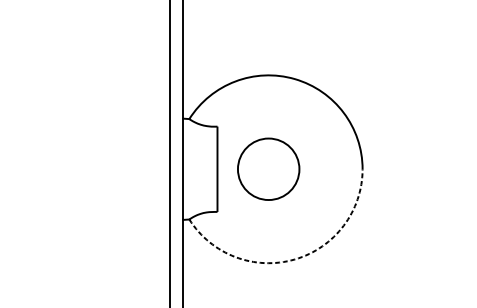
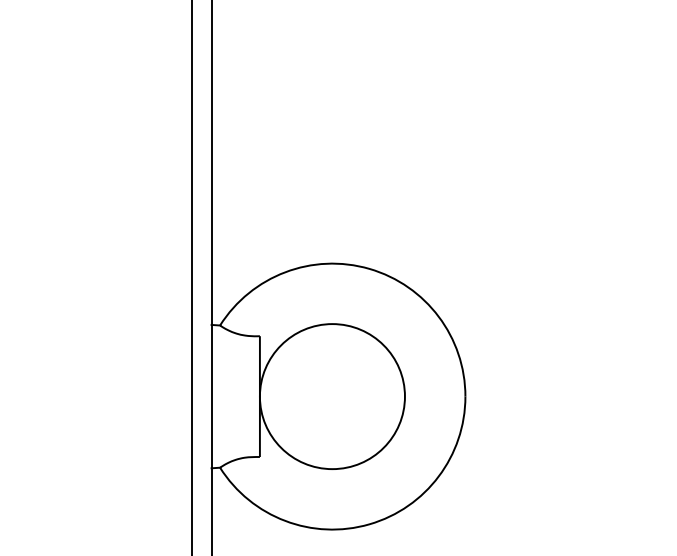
circle: (268, 169) -> (331, 396), size x1.67
arc: (294, 259) -> (369, 524), dashed -> solid

